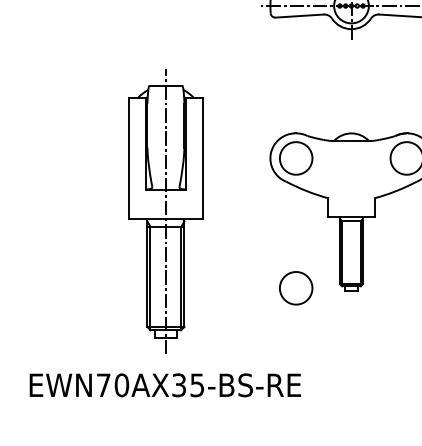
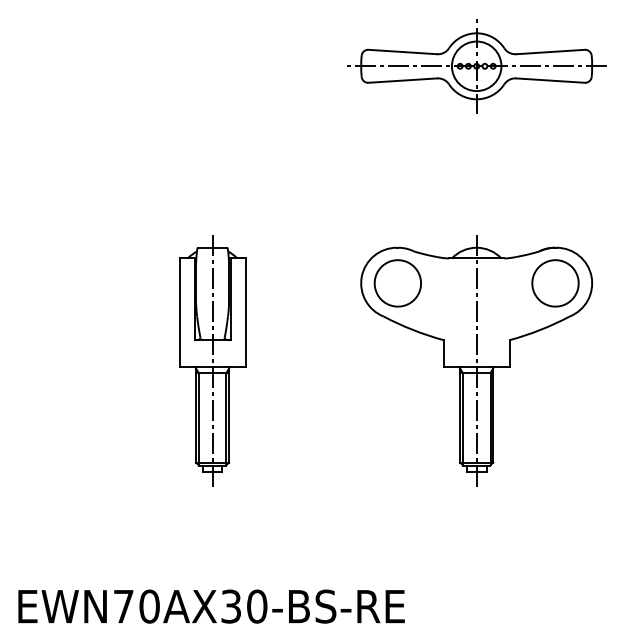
line: (351, 211) -> (476, 359), added
part: (166, 212) -> (212, 360), size x0.62
part: (295, 288) -> (397, 468), removed
text: (197, 385) -> (257, 606), EWN70AX35-BS-RE -> EWN70AX30-BS-RE

